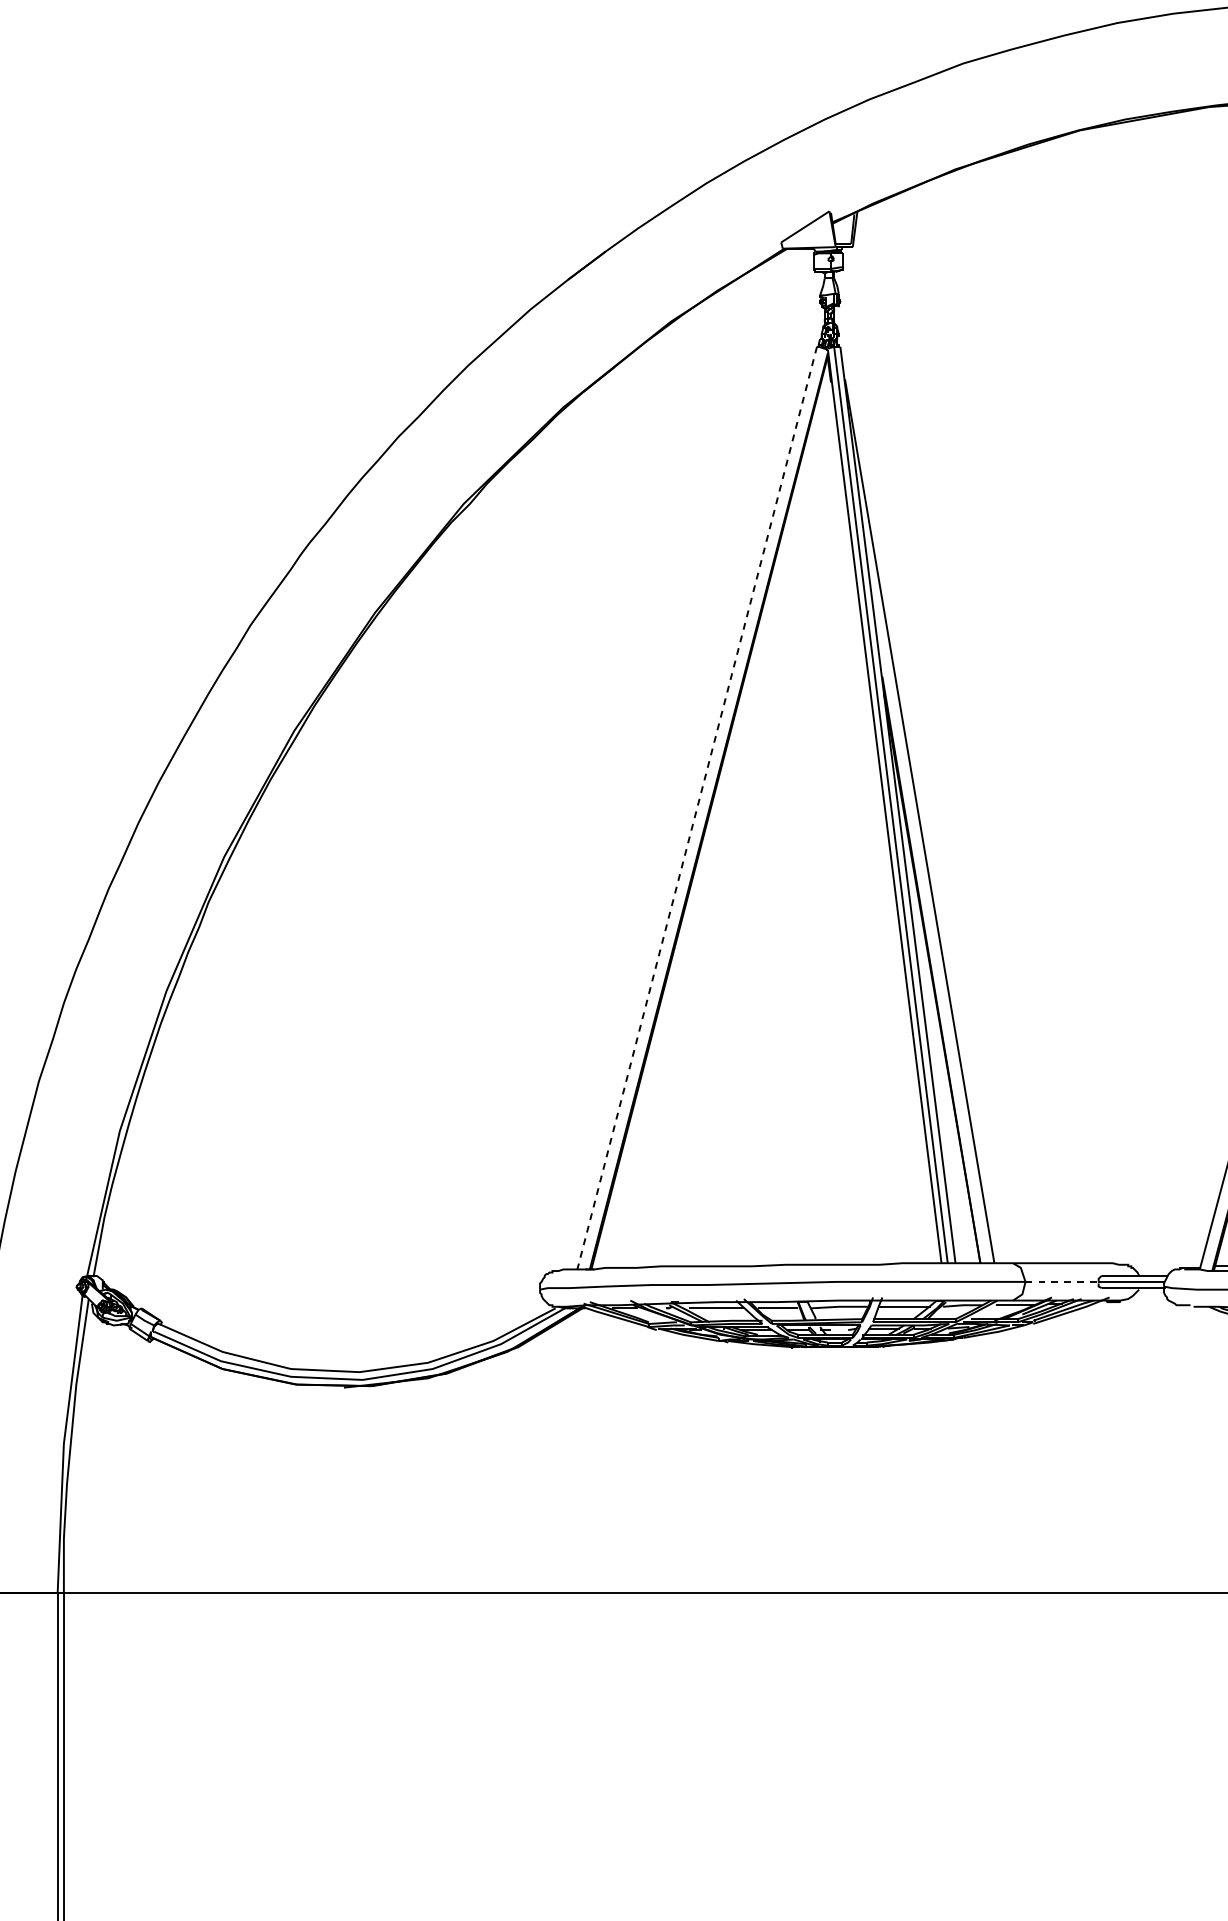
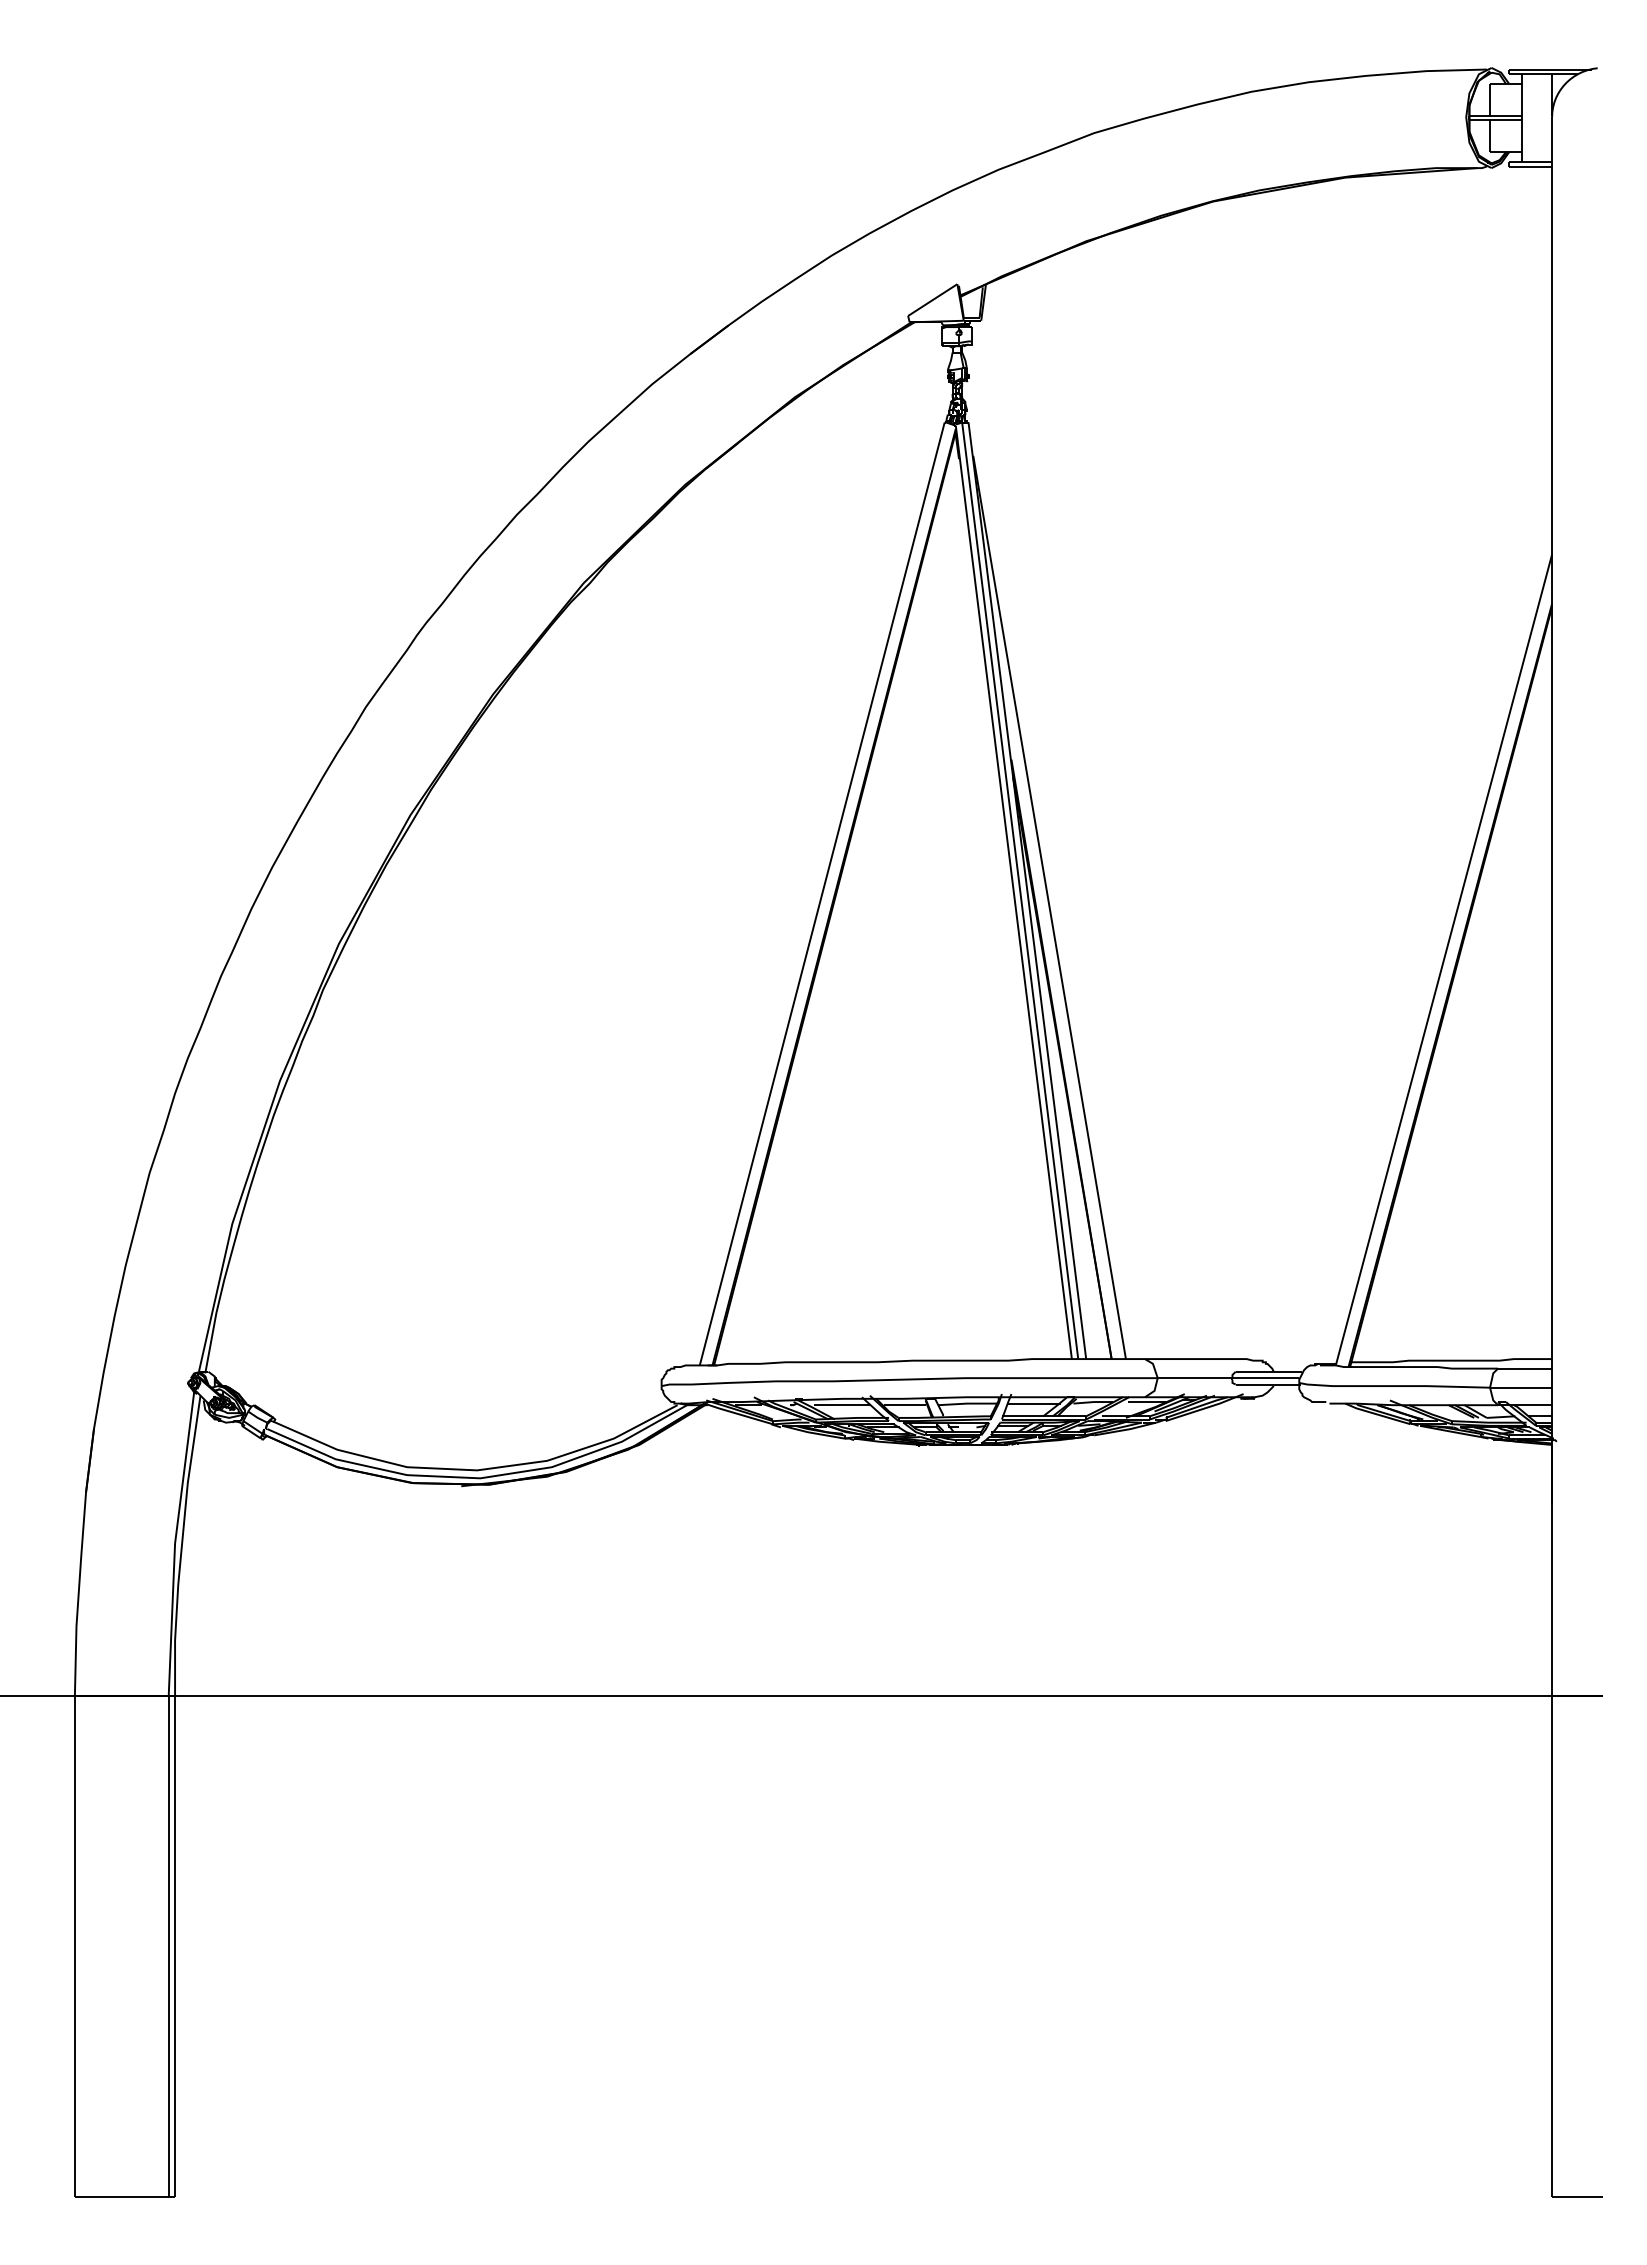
line: (697, 808) -> (822, 894), dashed -> solid
line: (1063, 1282) -> (1196, 1378), dashed -> solid

